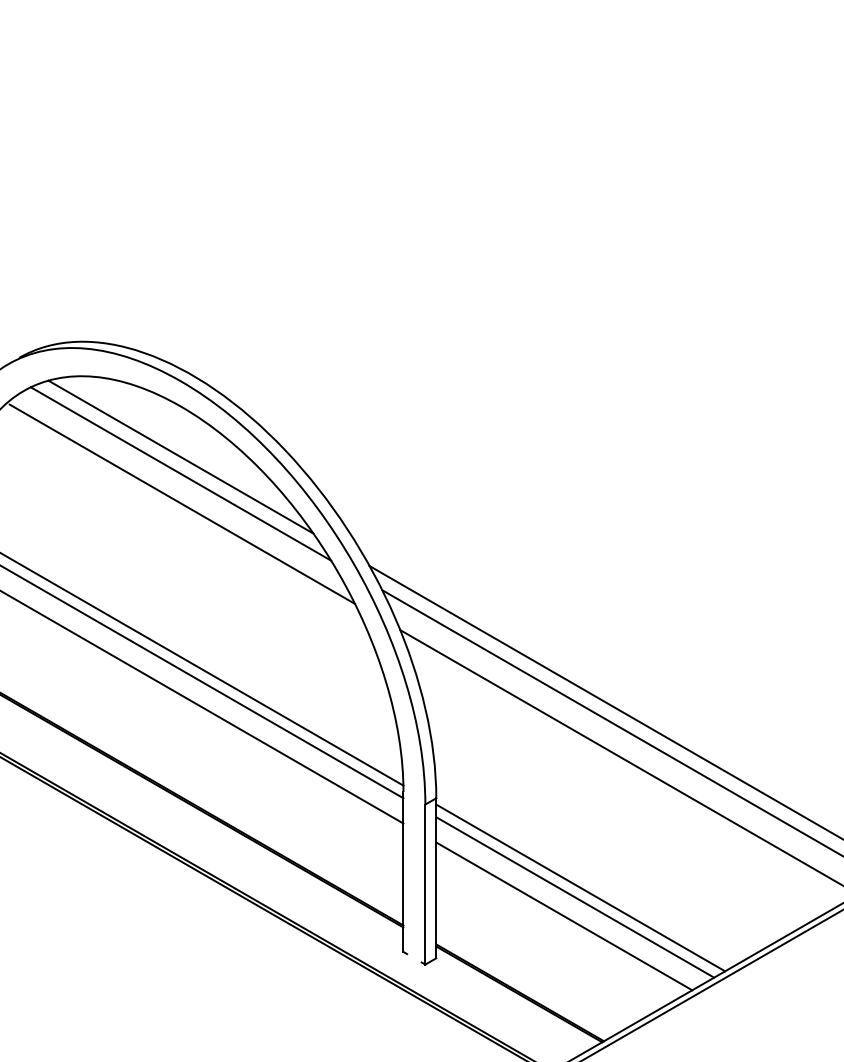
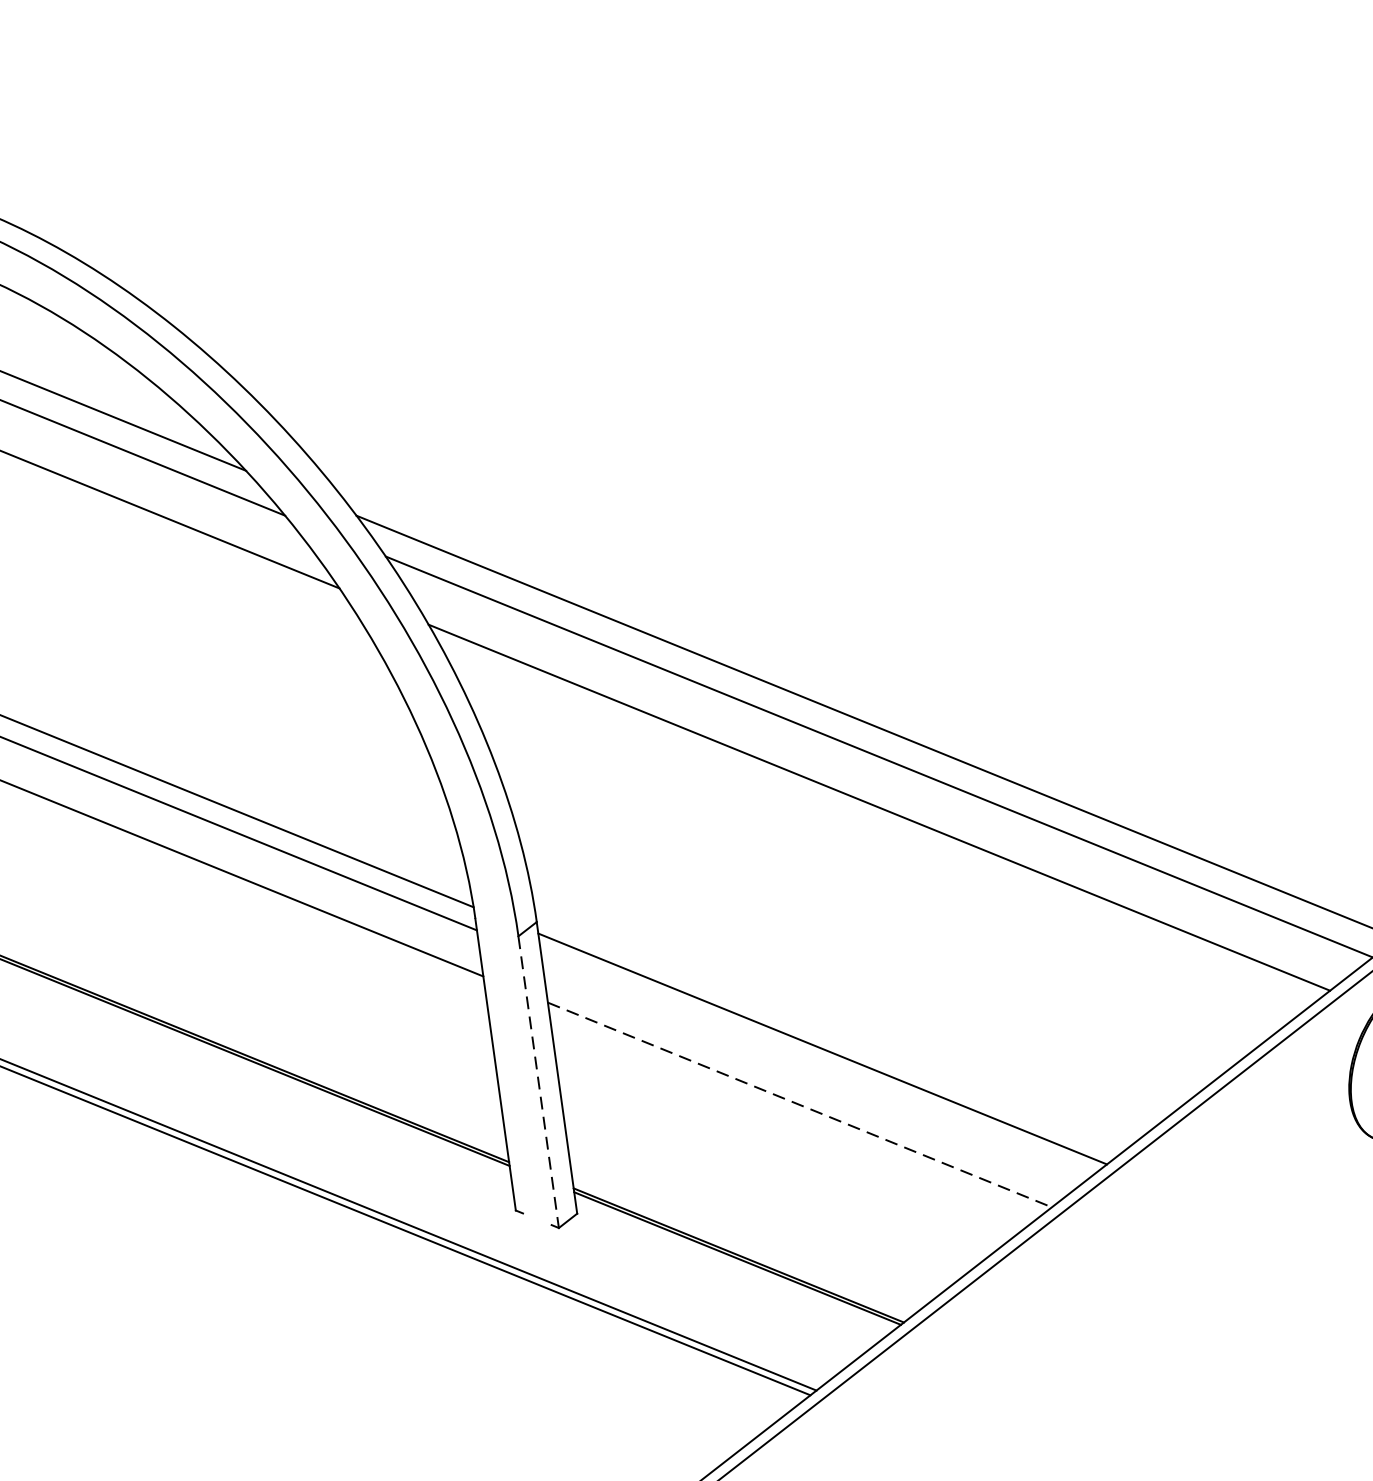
line: (425, 885) -> (539, 1083), solid -> dashed
line: (575, 897) -> (815, 1067), removed
line: (564, 916) -> (800, 1105), solid -> dashed

